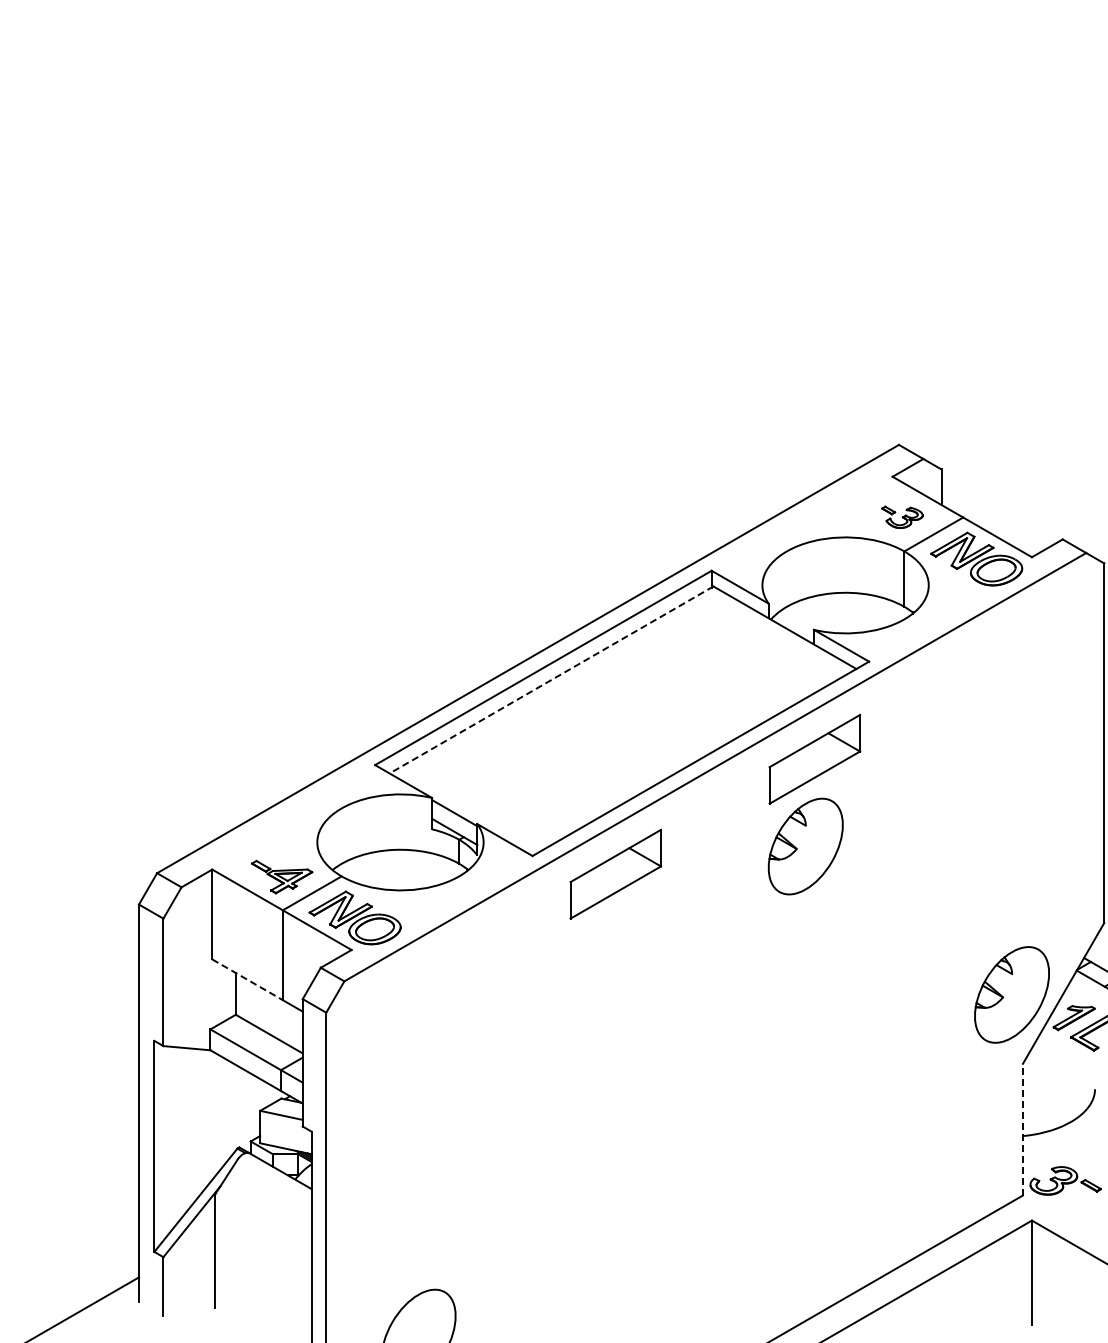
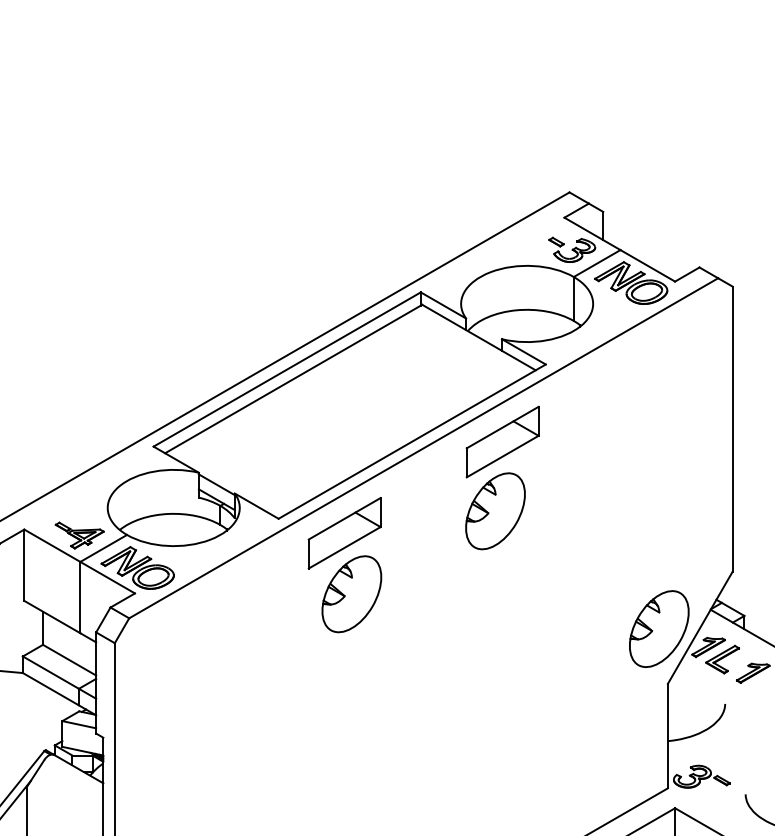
part: (902, 517) -> (572, 250), size x1.43
line: (551, 679) -> (293, 378), dashed -> solid
part: (624, 950) -> (351, 593), added
line: (247, 979) -> (52, 616), dashed -> solid
line: (1022, 1129) -> (667, 735), dashed -> solid

